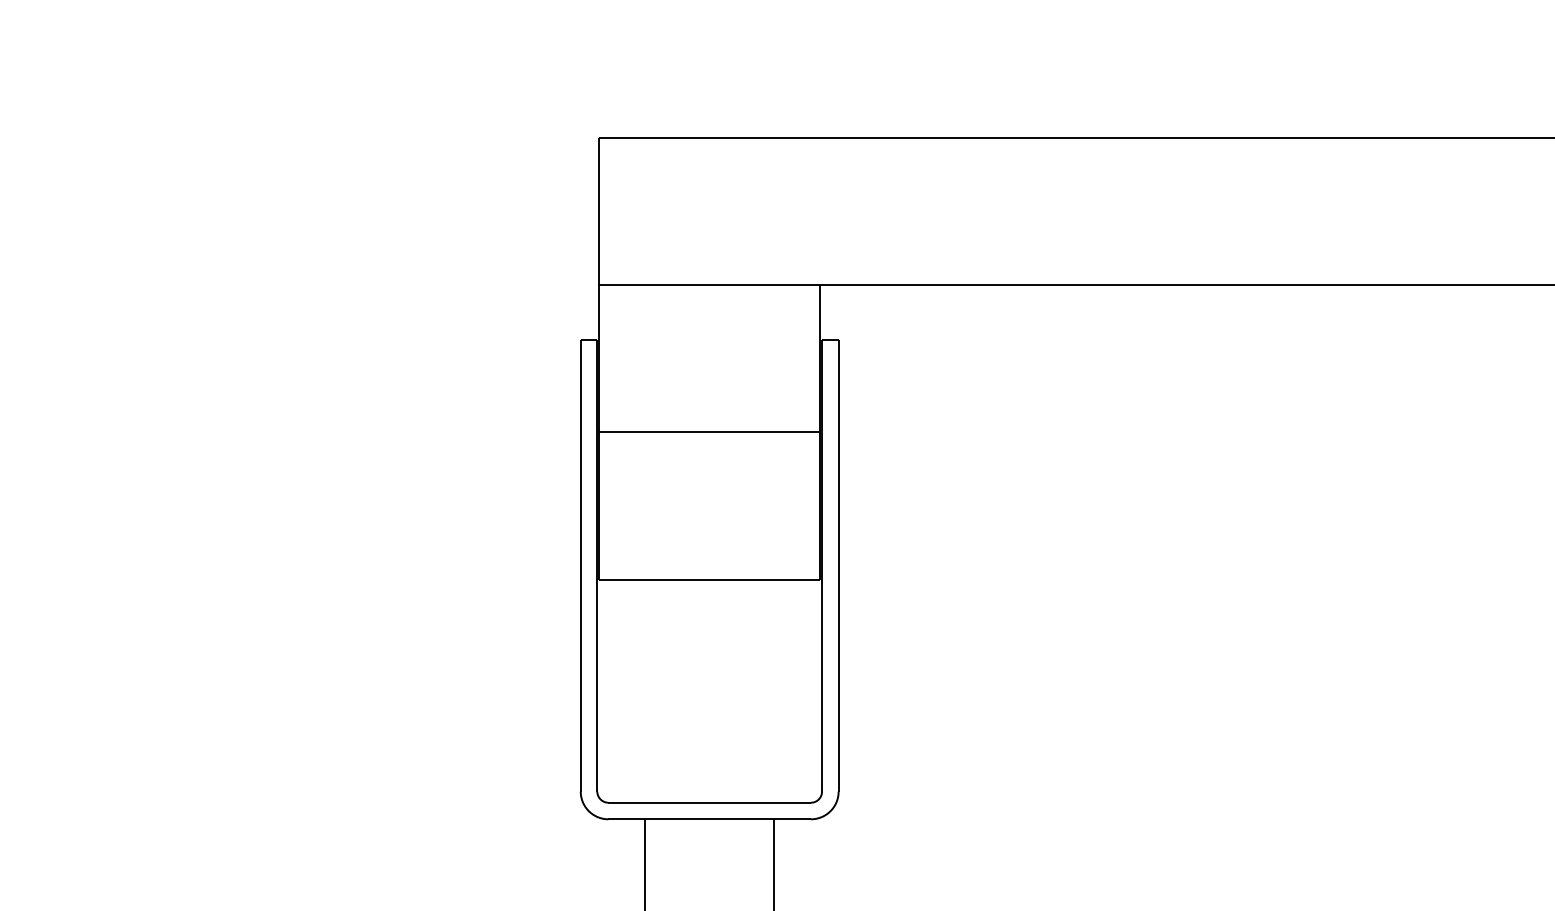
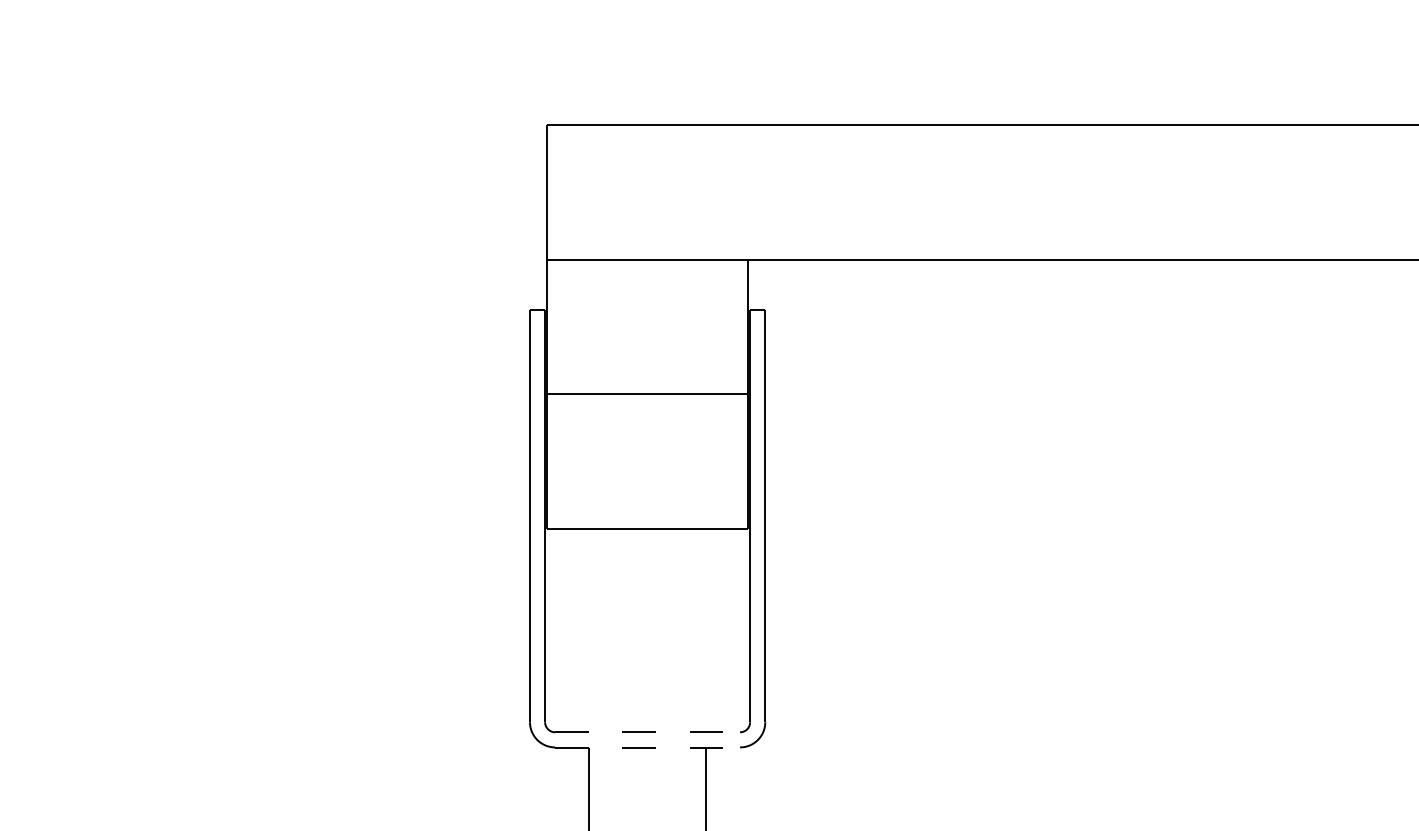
line: (710, 802) -> (648, 732), solid -> dashed
line: (710, 819) -> (648, 747), solid -> dashed

